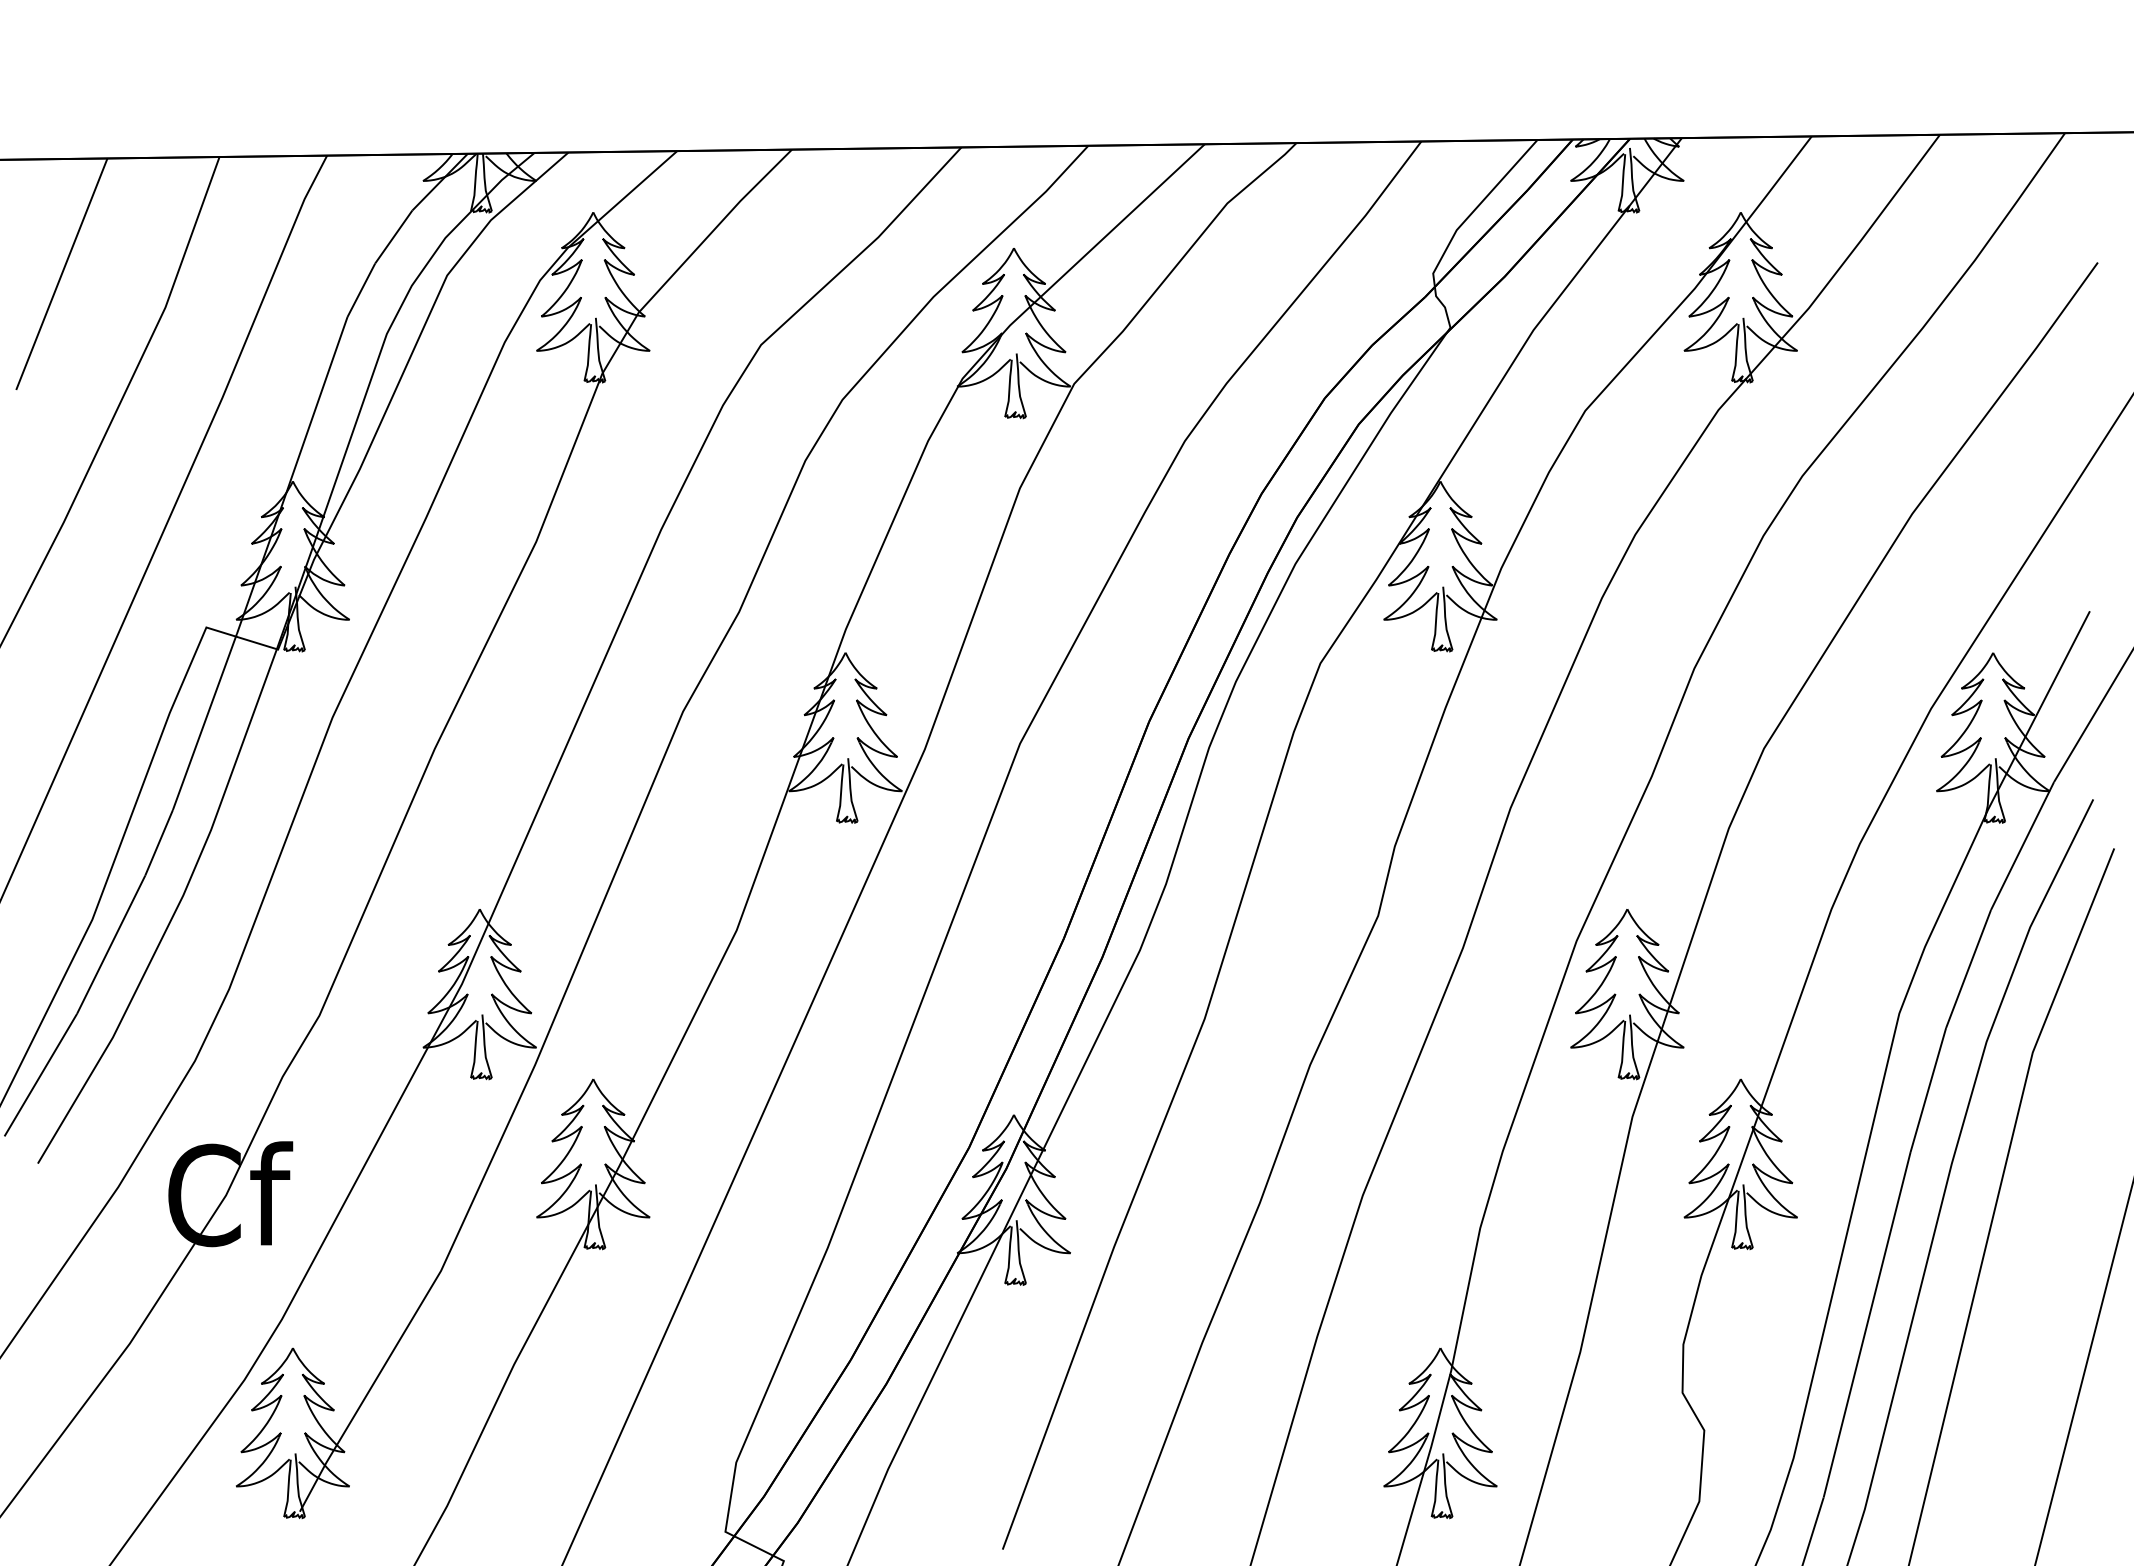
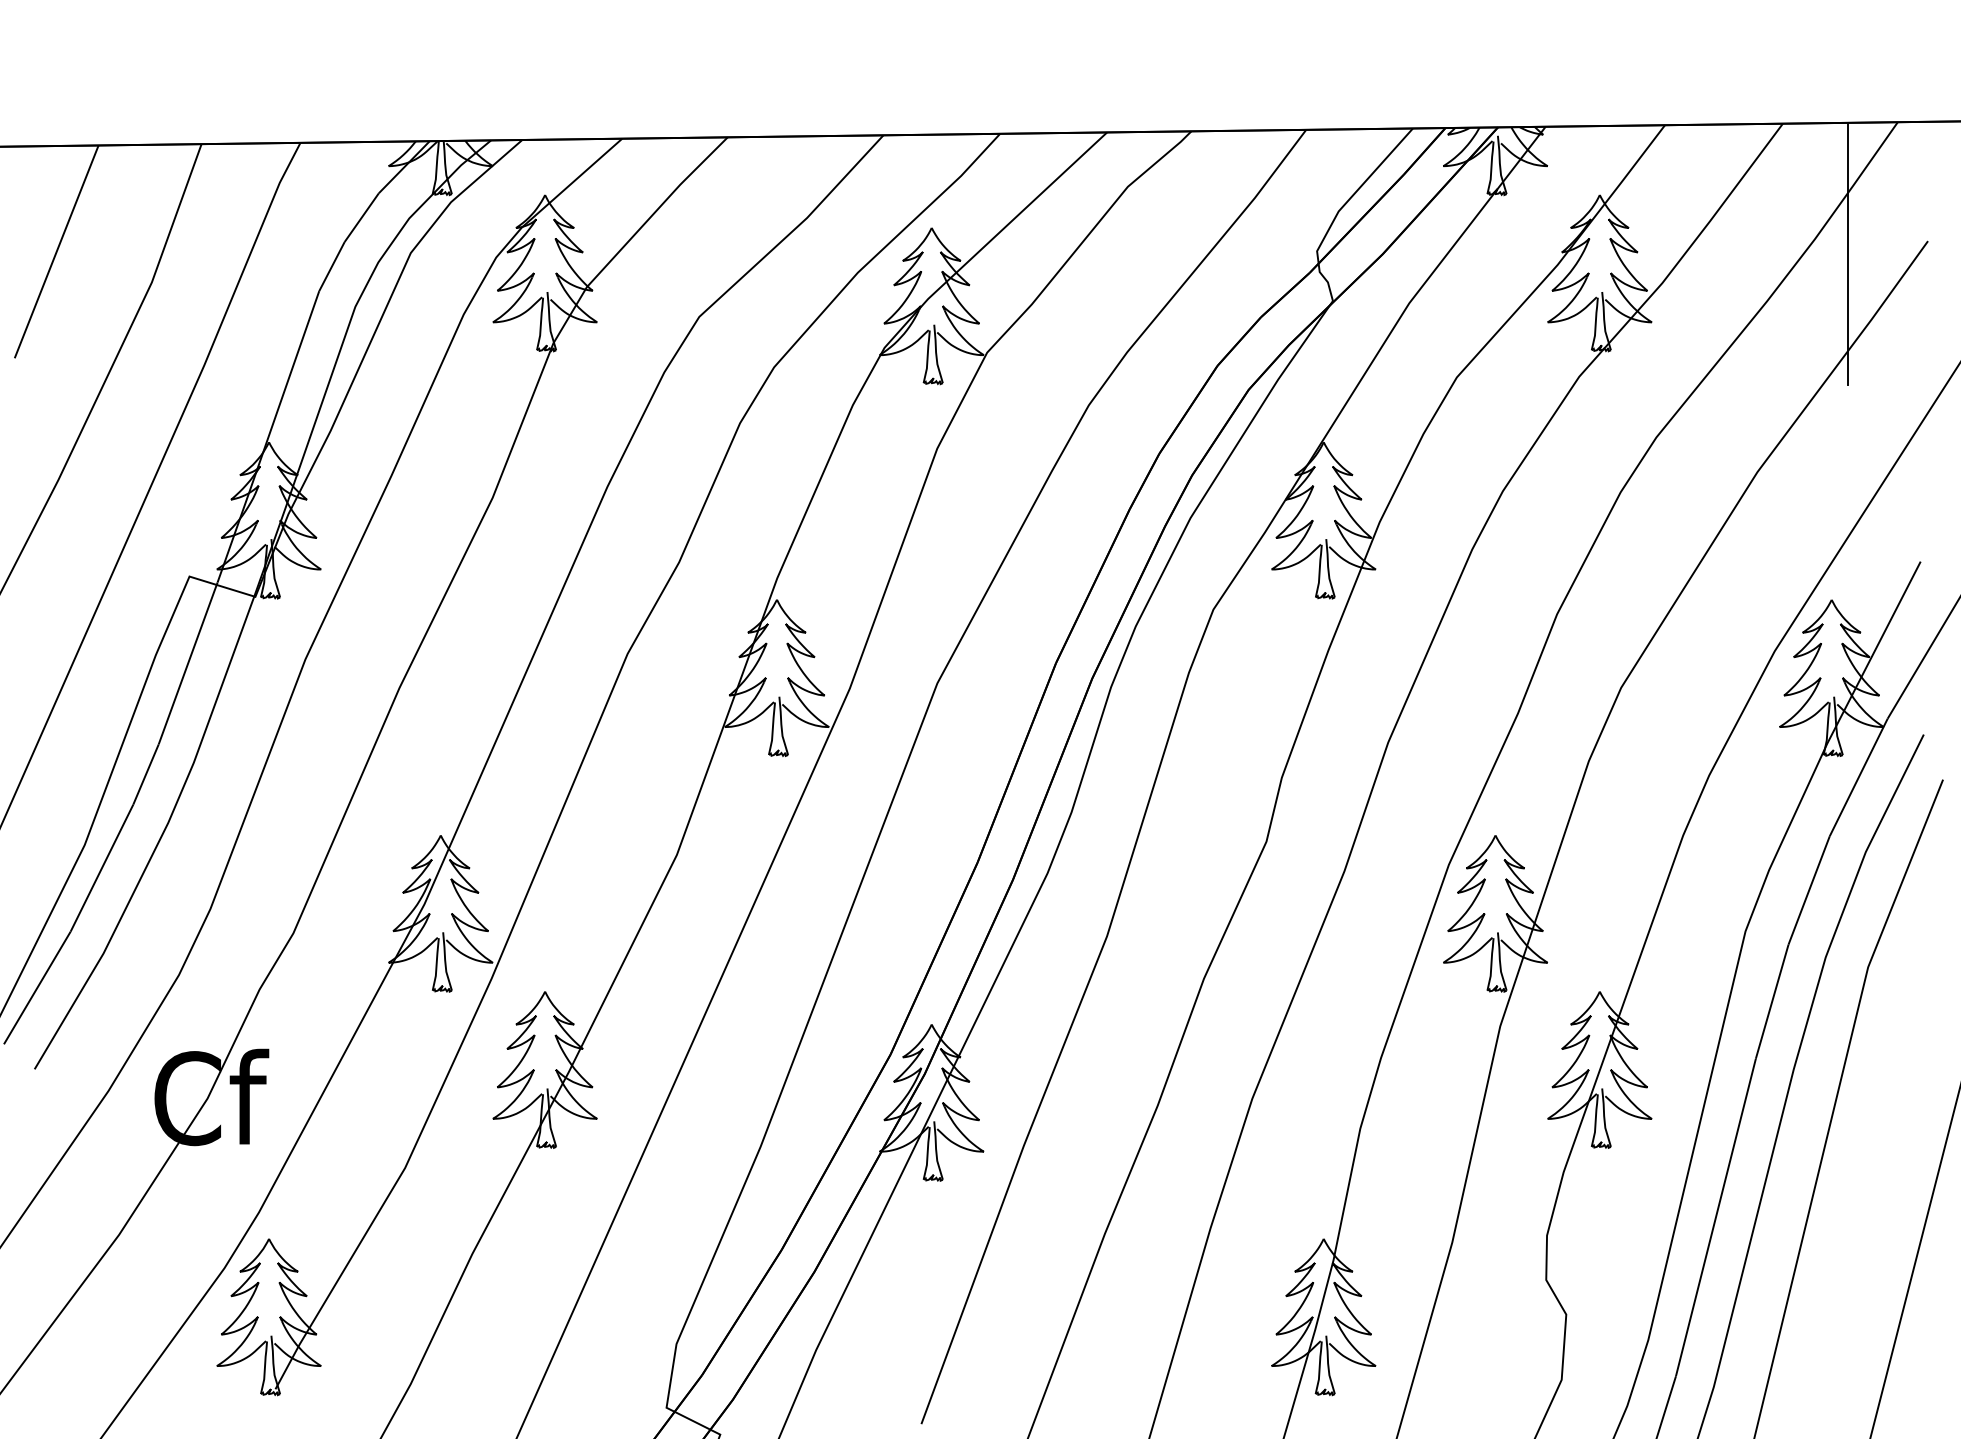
line: (2010, 275) -> (1847, 253), added

